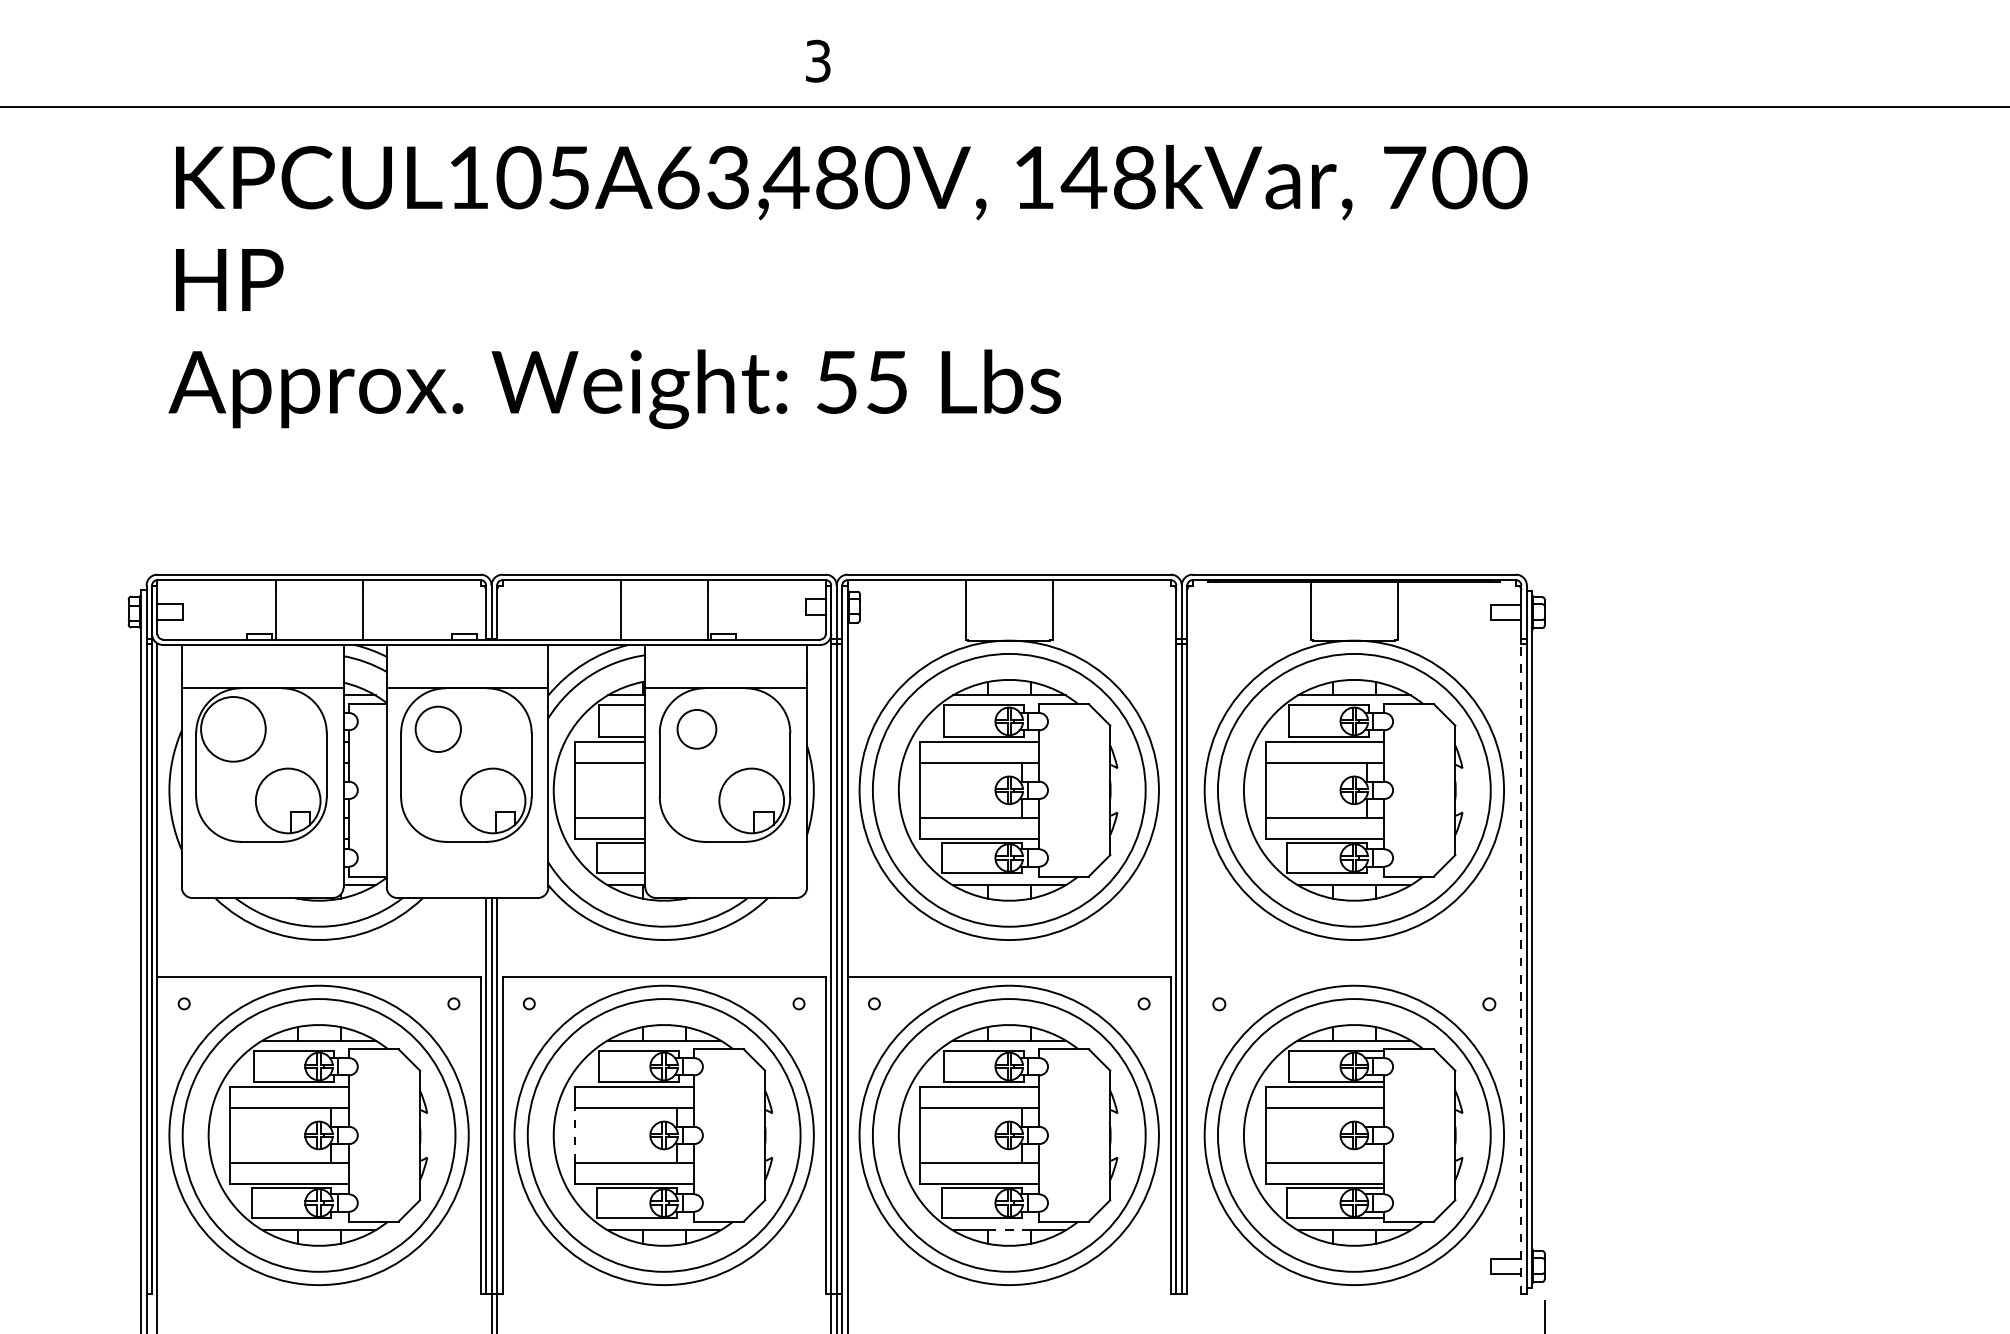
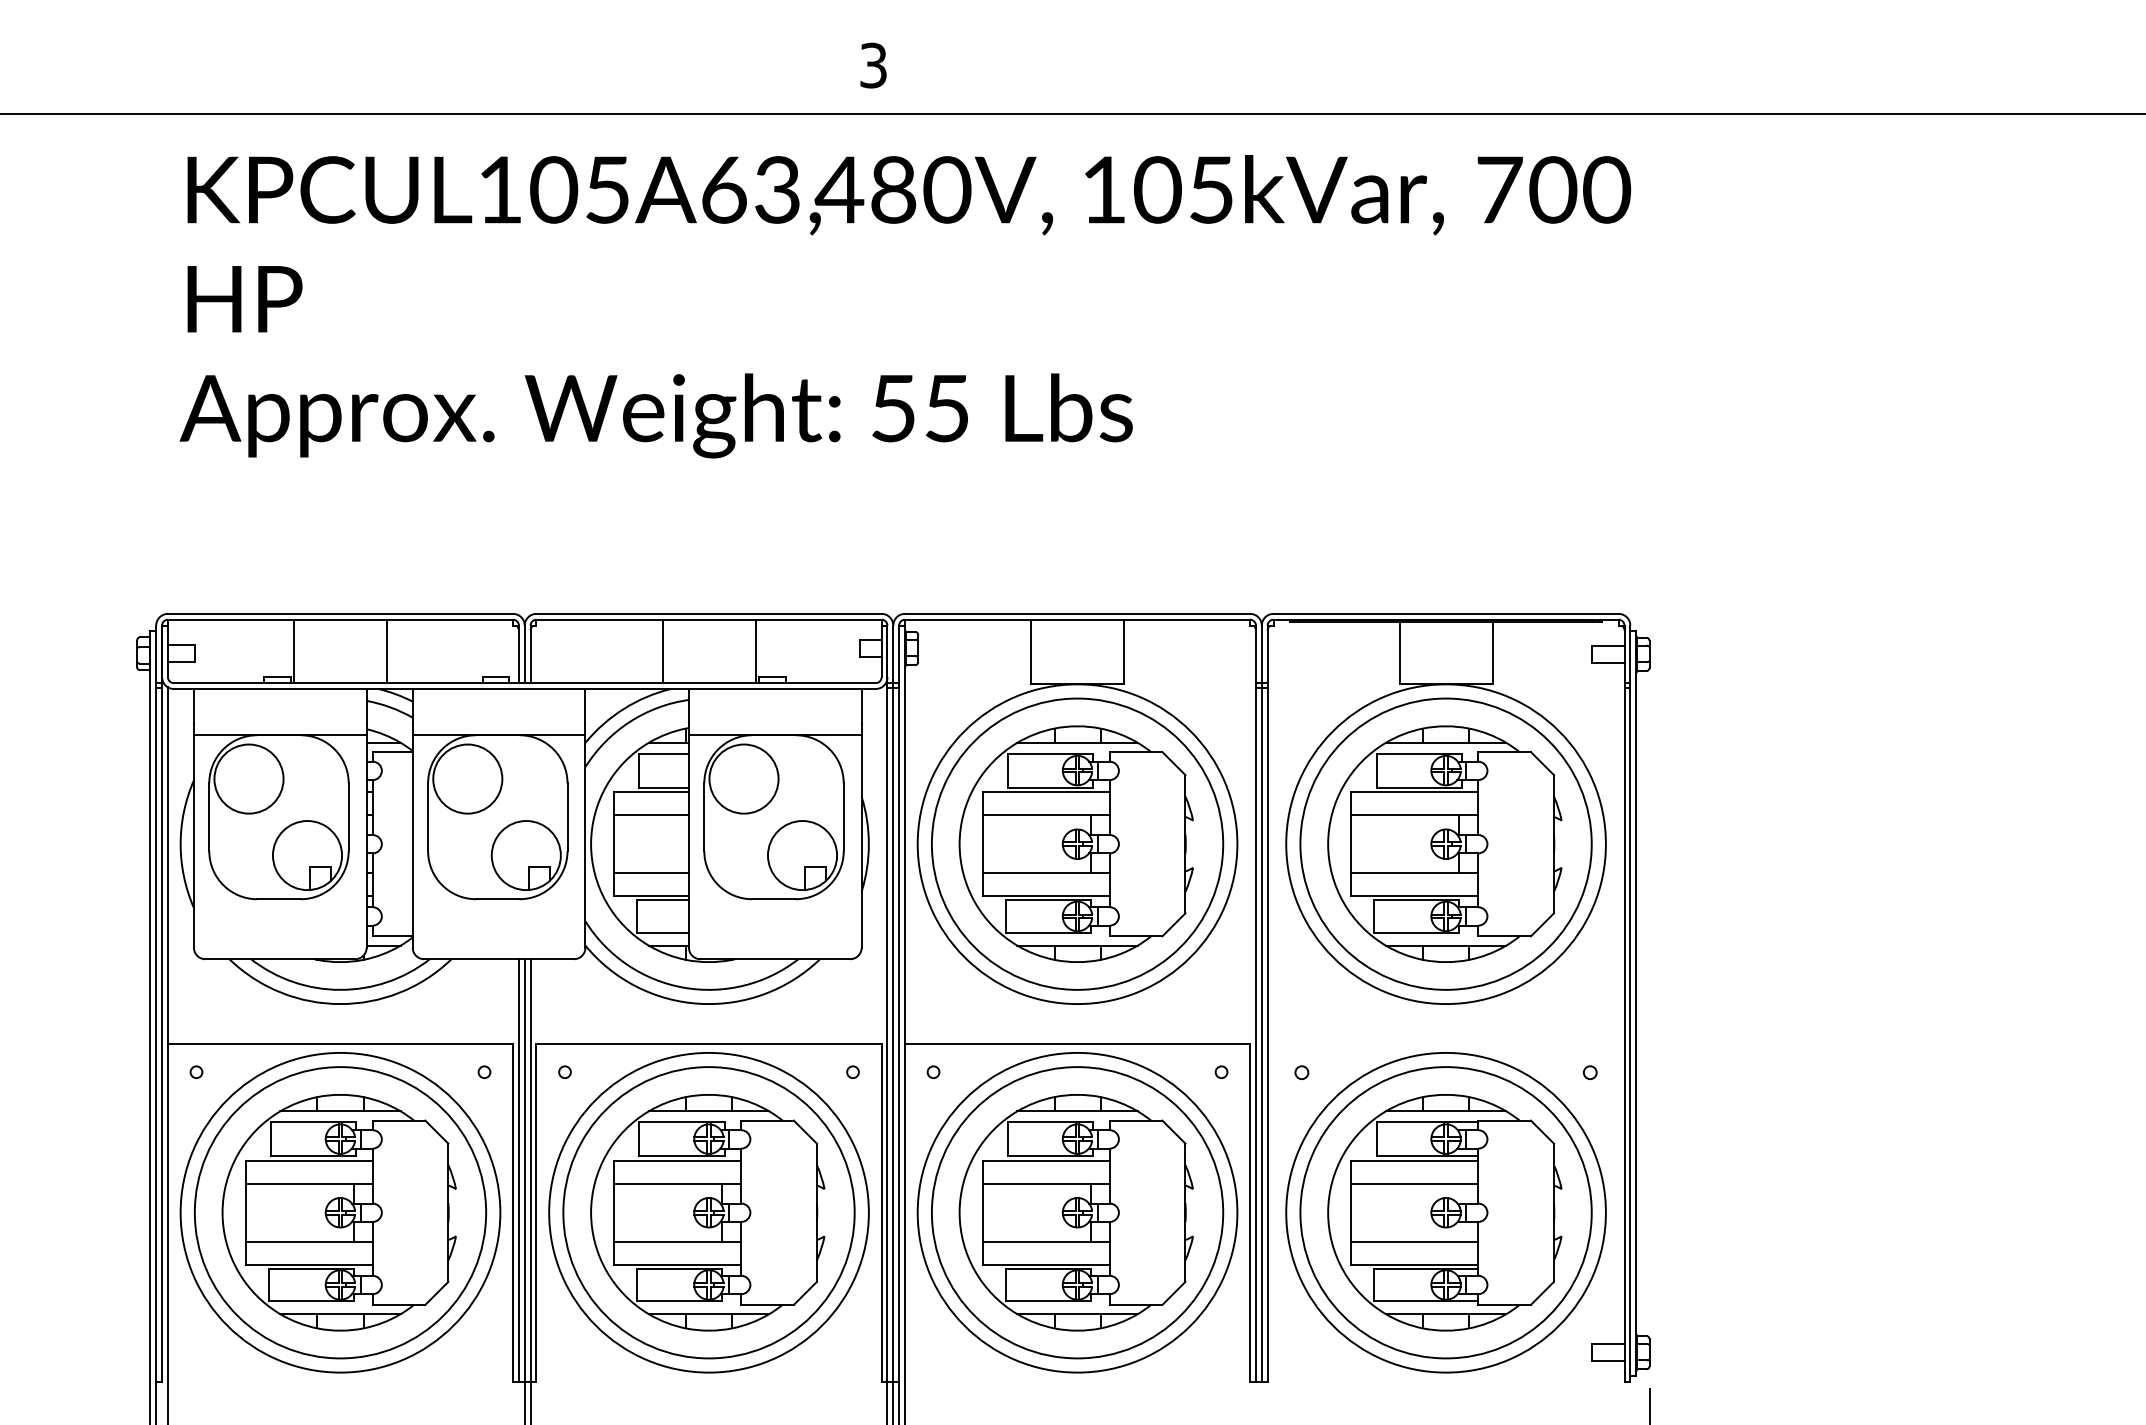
text: (1107, 177) -> (1182, 189), 148kVar, -> 105kVar,
circle: (438, 728) -> (467, 778), size x1.43
circle: (696, 728) -> (743, 778), size x1.67
line: (1521, 968) -> (1624, 1034), dashed -> solid
line: (575, 1135) -> (614, 1212), dashed -> solid
line: (1010, 1230) -> (1078, 1314), dashed -> solid

